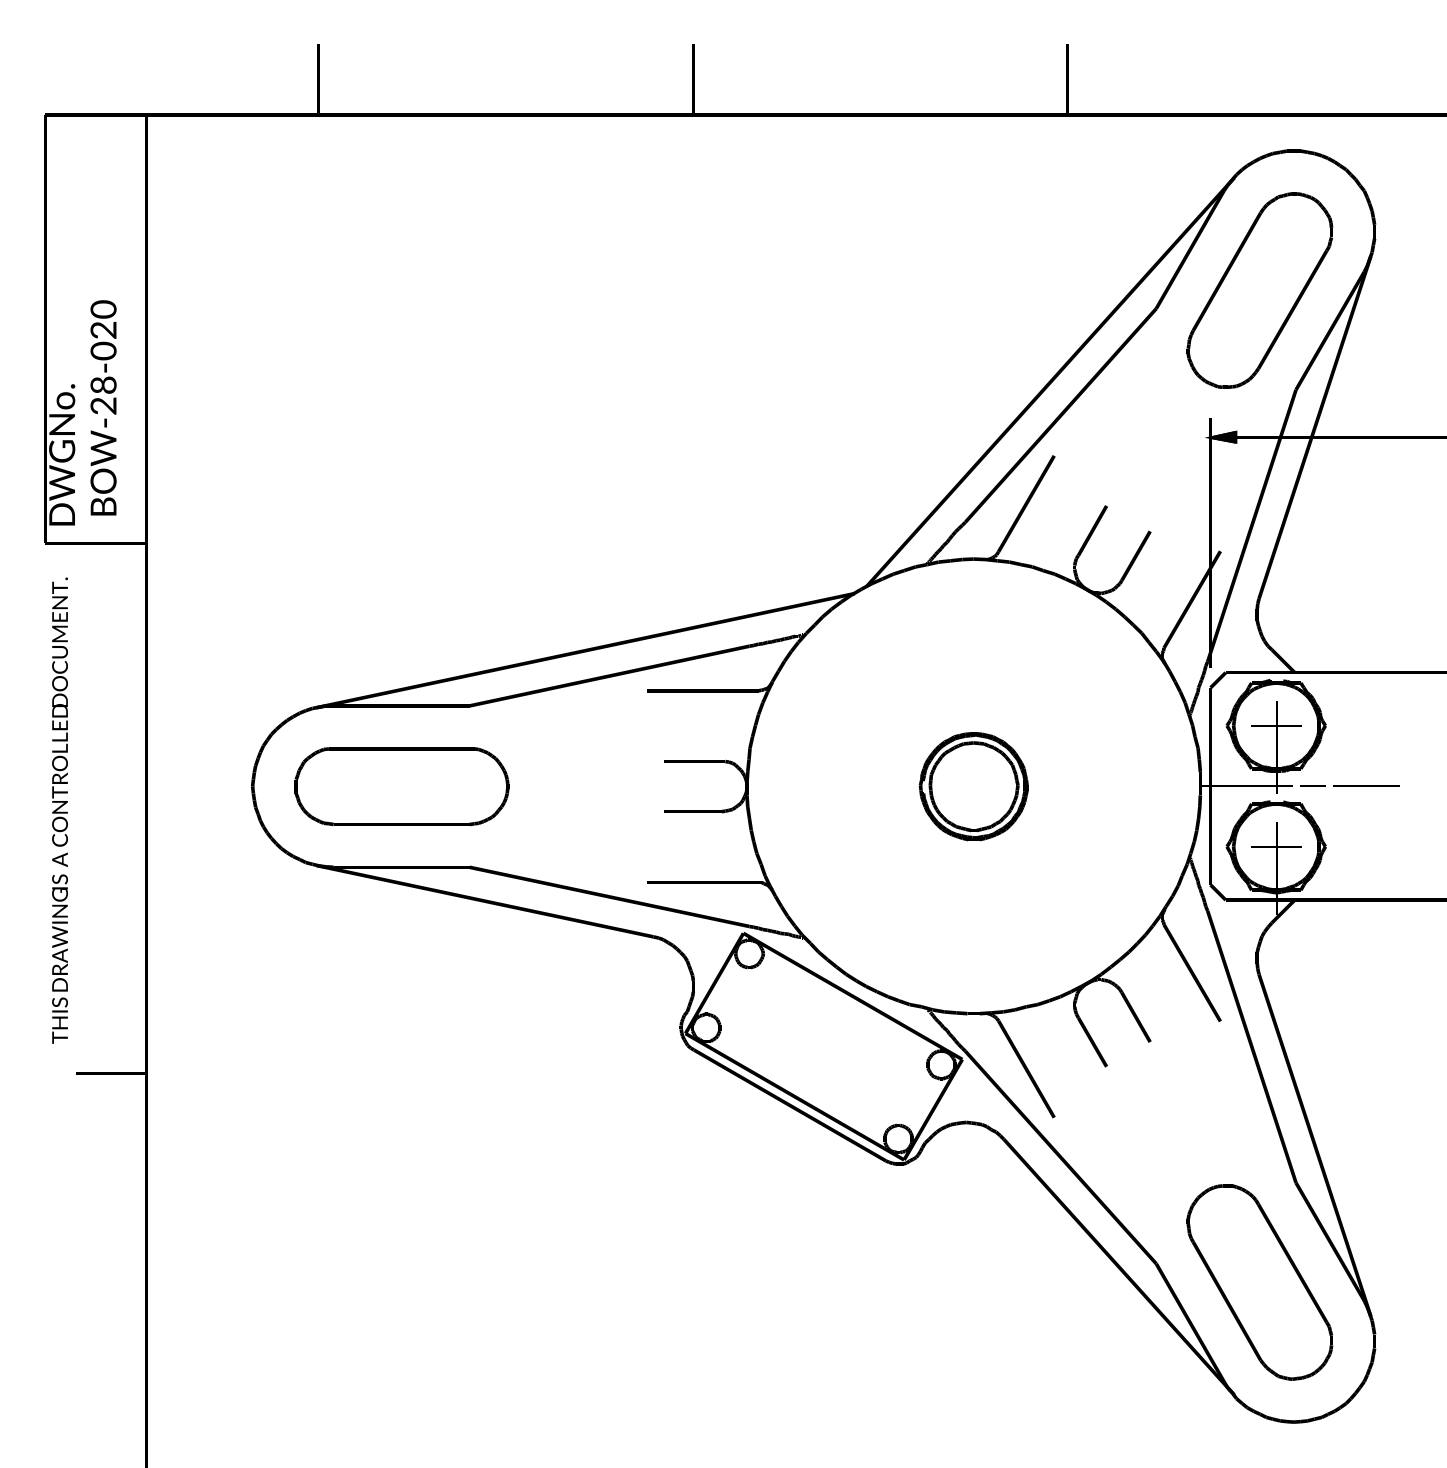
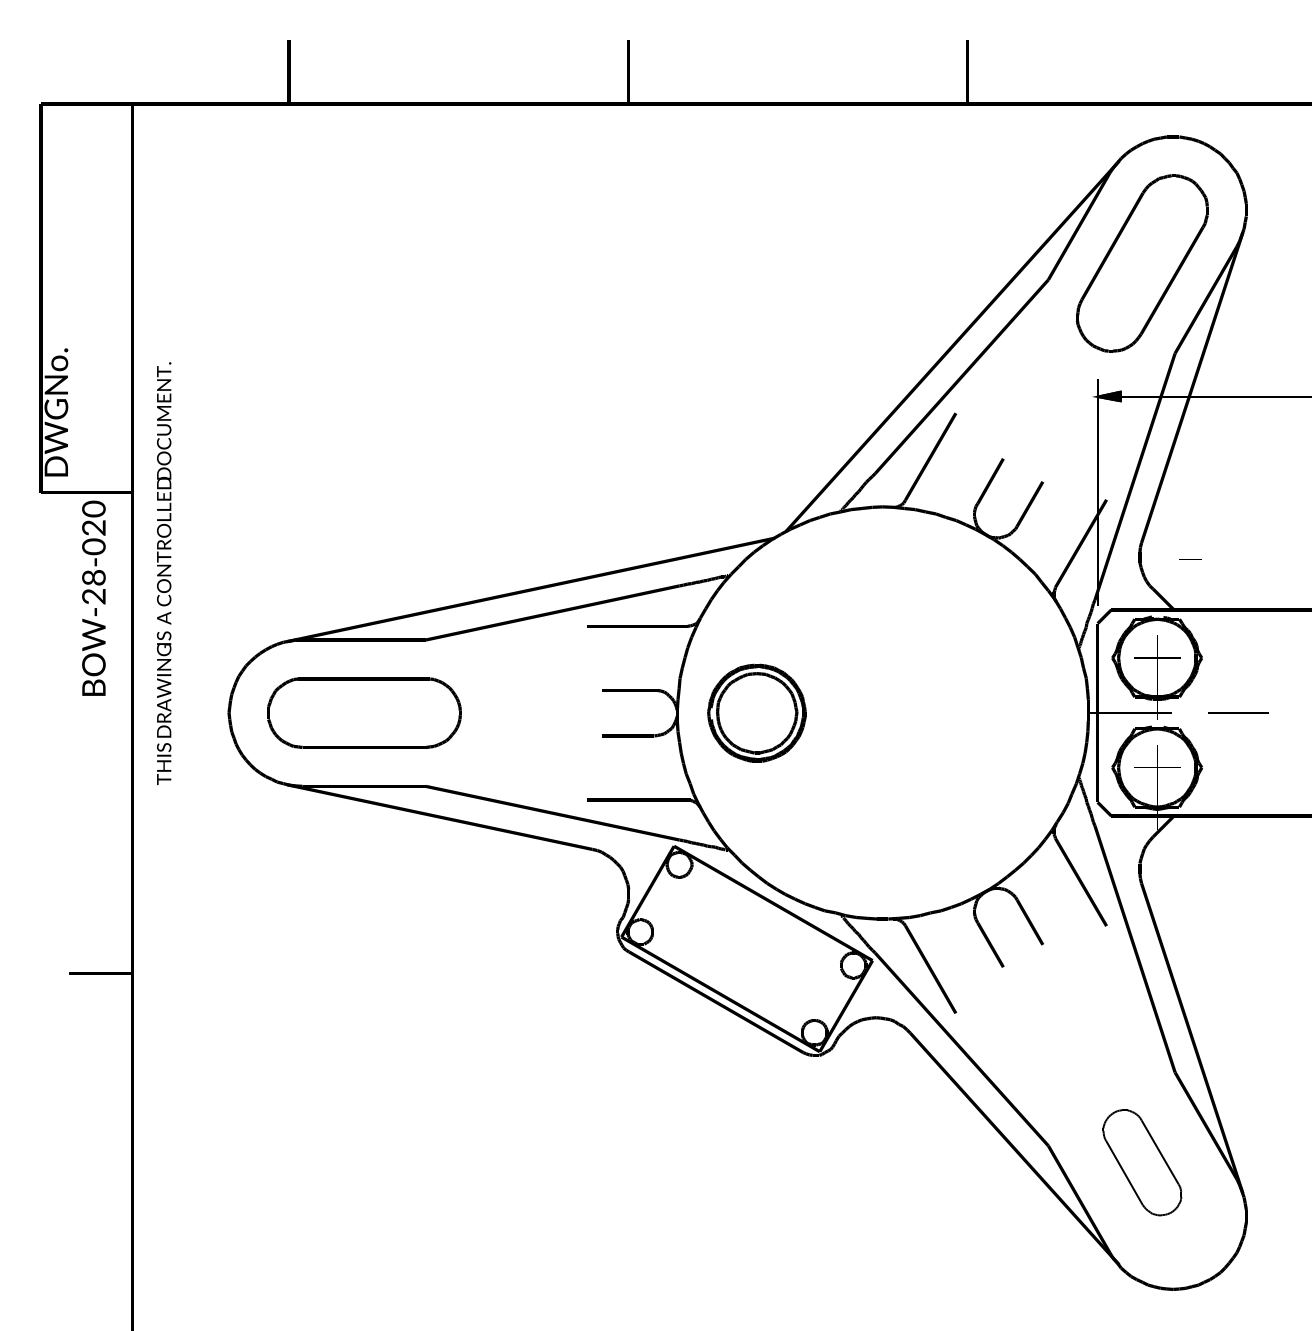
text: (103, 407) -> (93, 597), moved
line: (1312, 785) -> (1190, 558), moved
part: (973, 786) -> (756, 713), moved
text: (59, 810) -> (163, 573), moved
part: (1259, 1282) -> (1141, 1162), size x0.6

